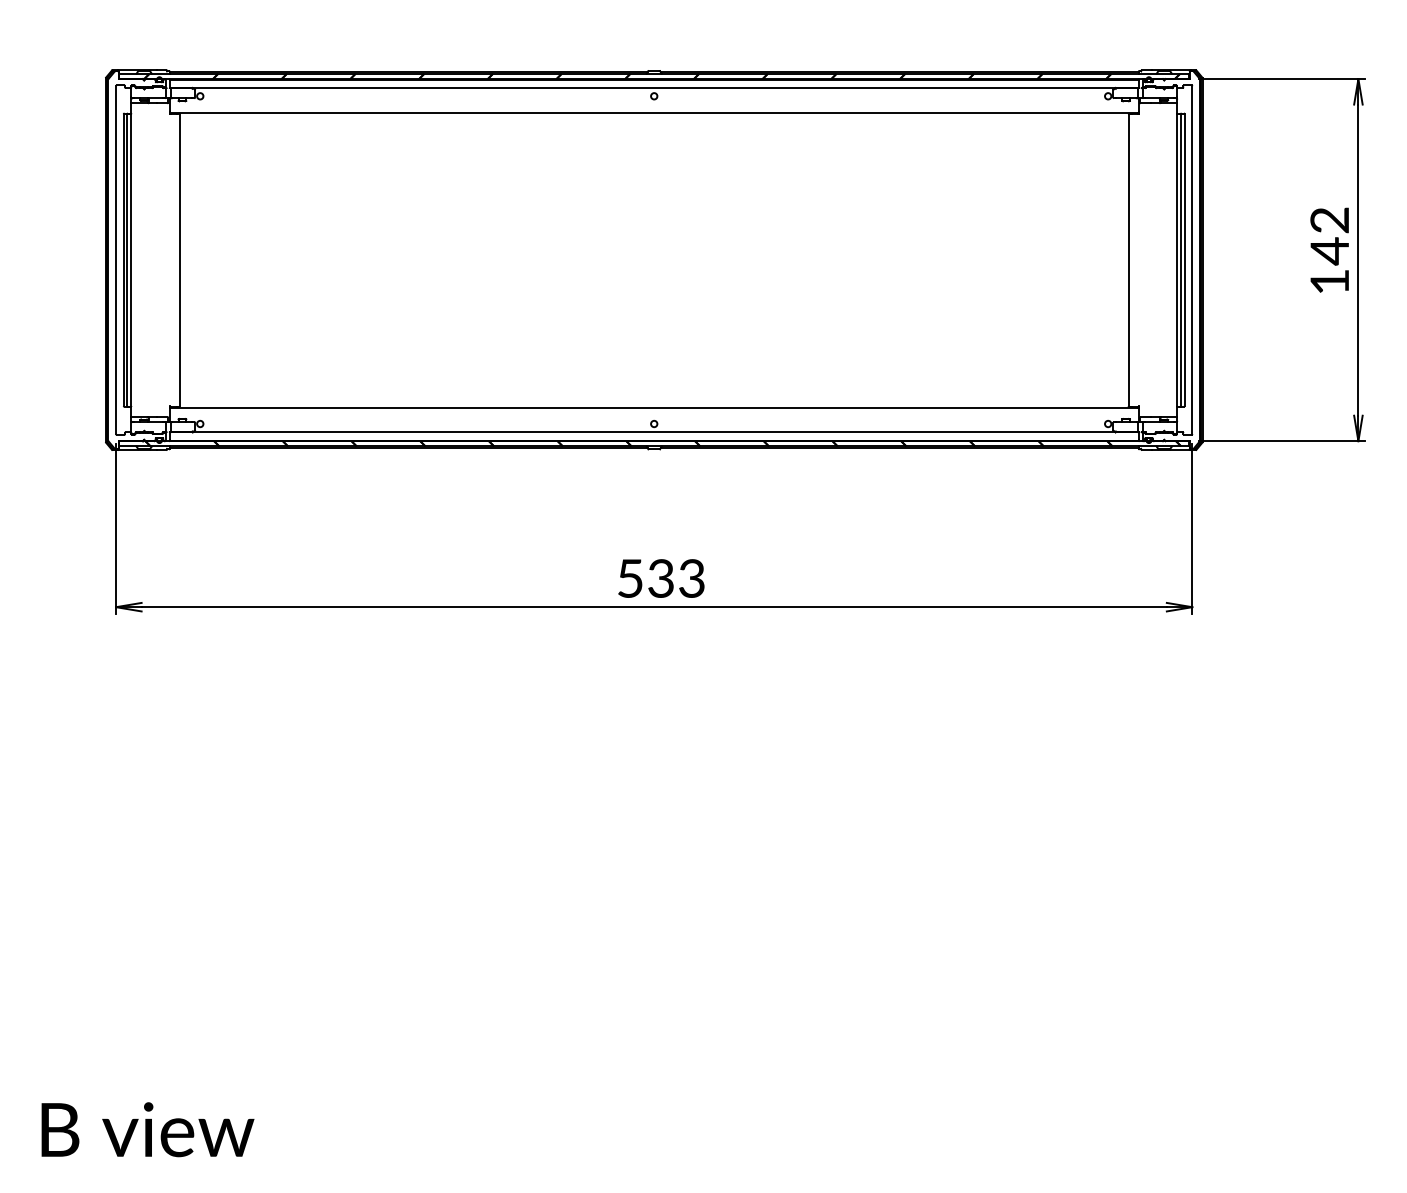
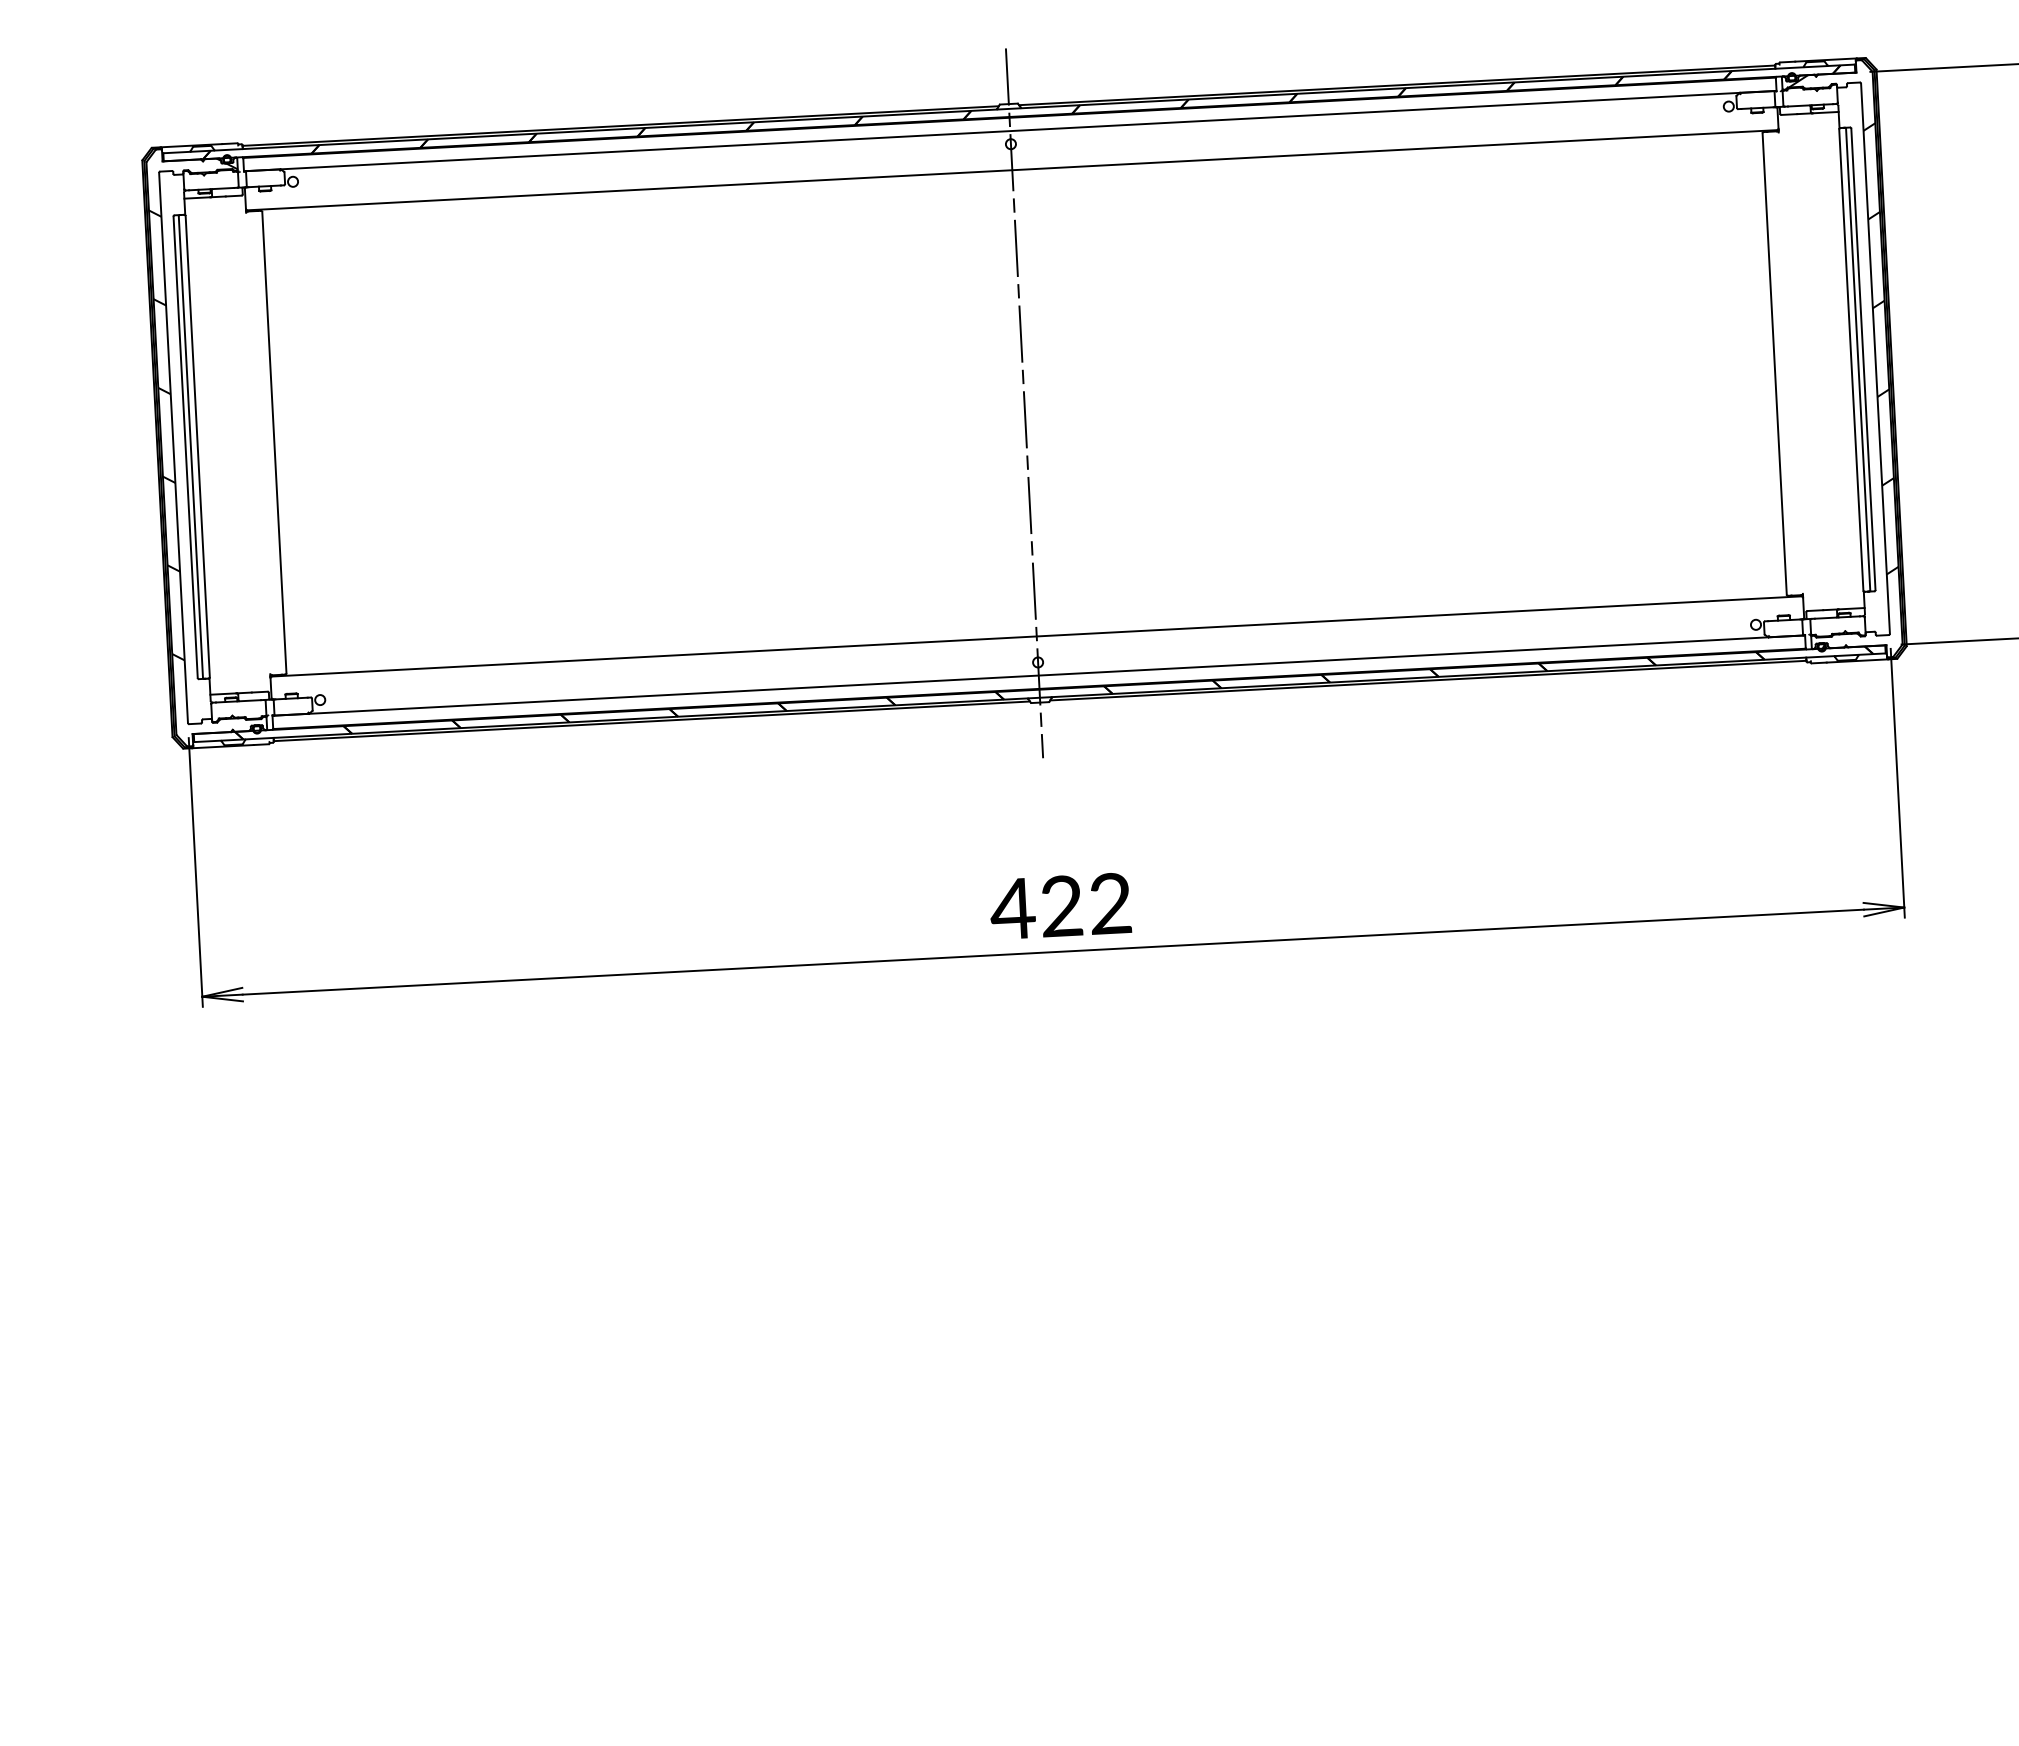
hatch: (136, 236) -> (203, 408), added
hatch: (1172, 237) -> (1842, 324), added
line: (654, 259) -> (1024, 402), added
text: (659, 578) -> (1059, 906), 533 -> 422

